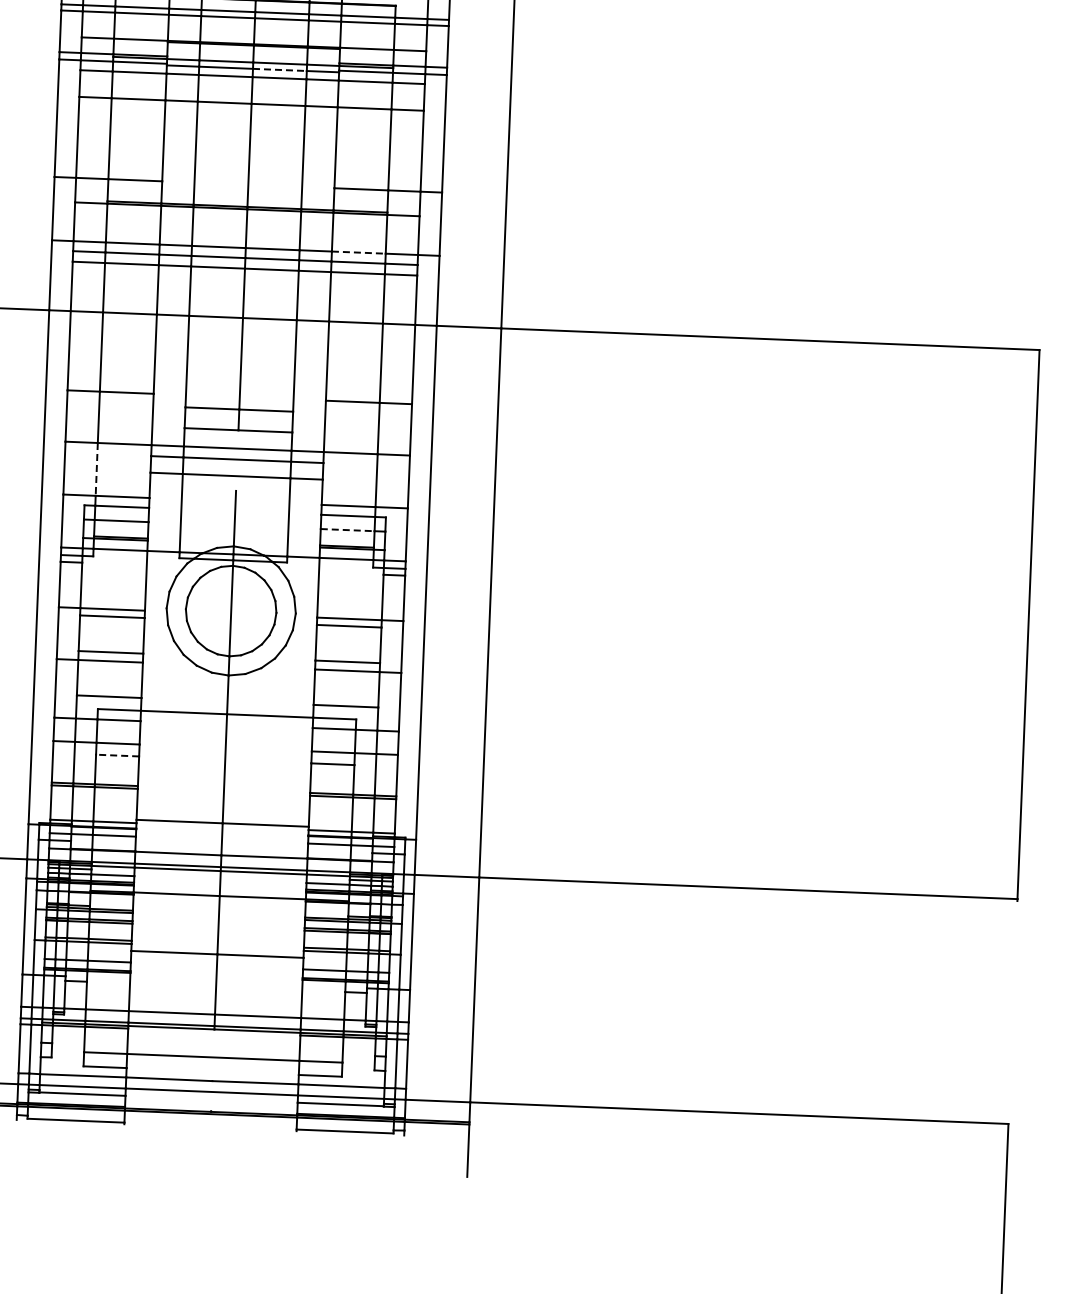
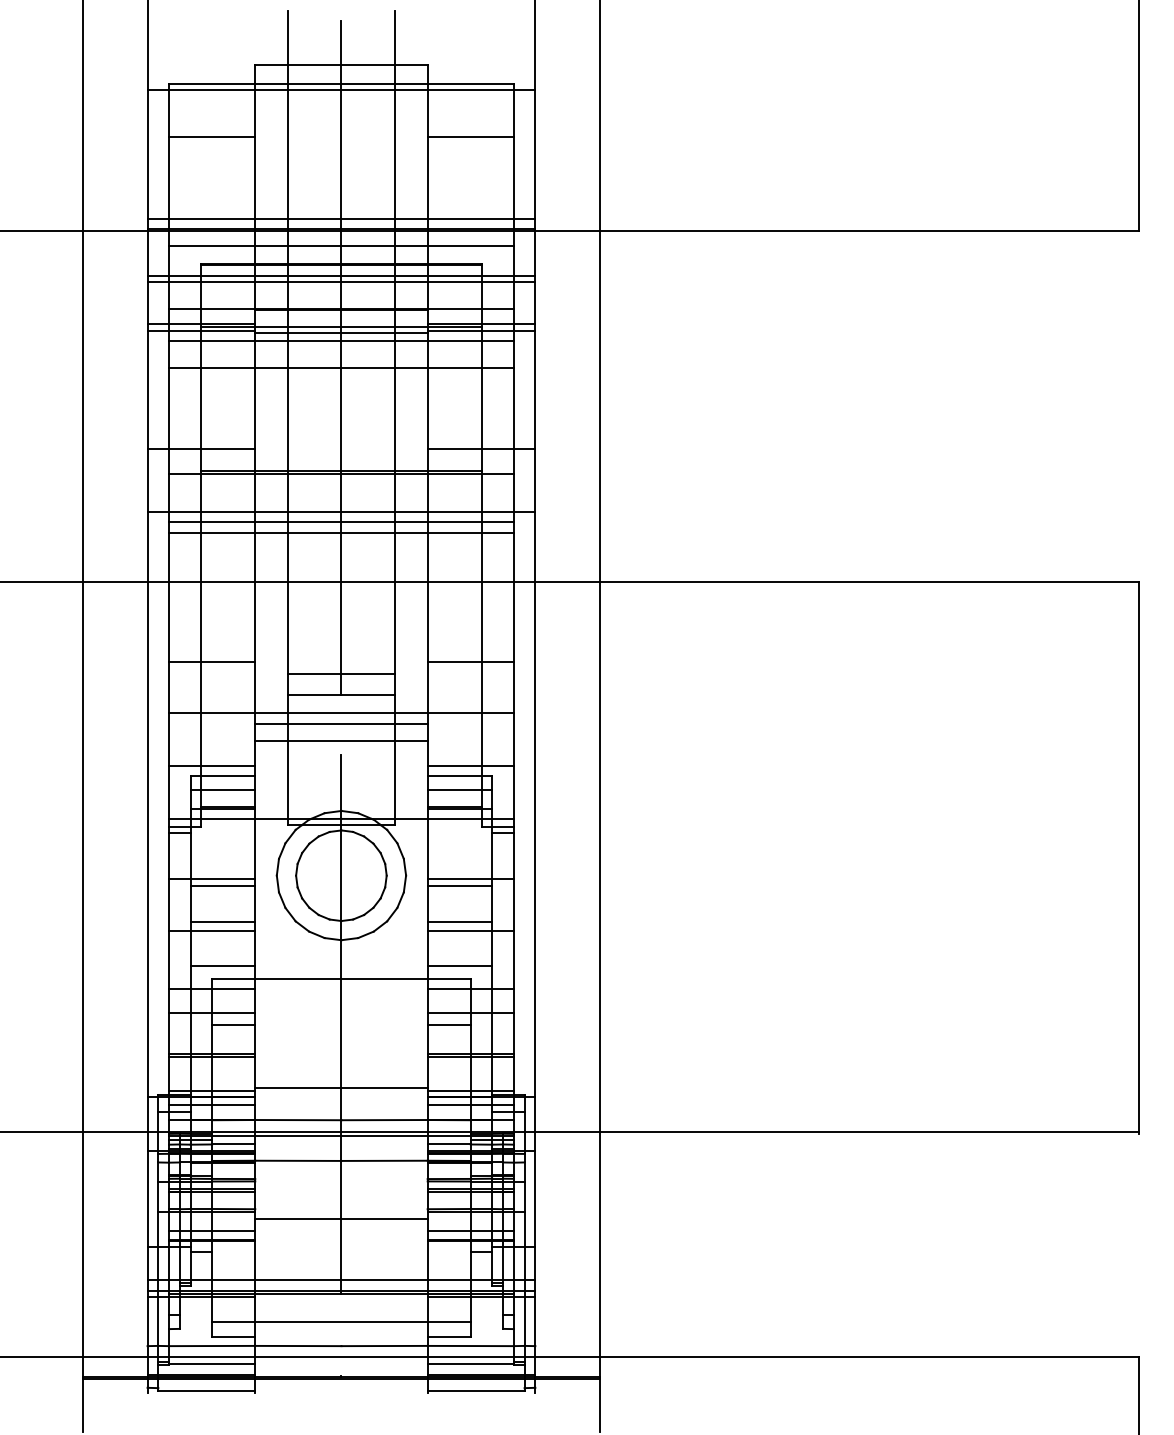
line: (280, 70) -> (368, 333), dashed -> solid
line: (358, 252) -> (454, 512), dashed -> solid
line: (96, 470) -> (201, 740), dashed -> solid
line: (347, 530) -> (454, 790), dashed -> solid
line: (117, 755) -> (233, 1024), dashed -> solid

